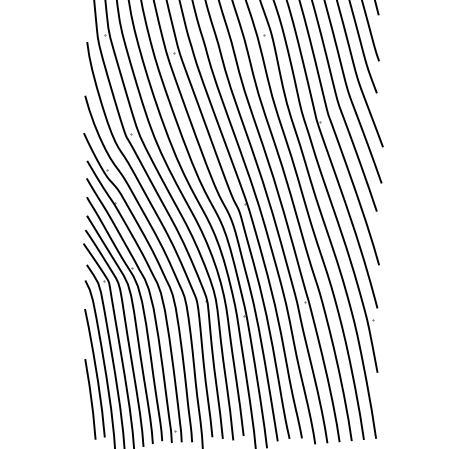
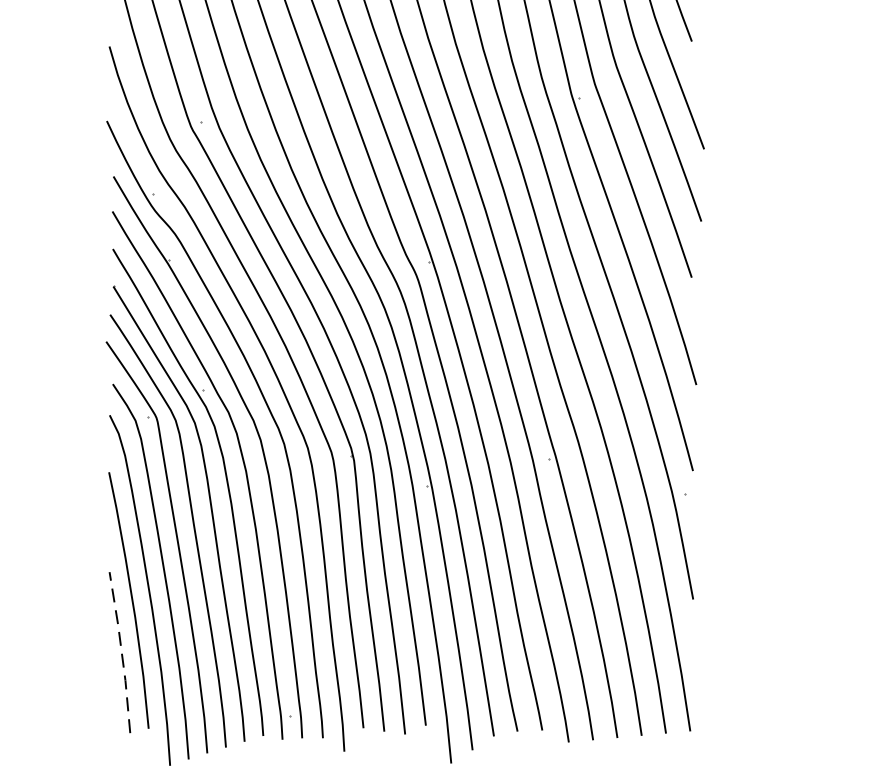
line: (91, 398) -> (122, 650), solid -> dashed

